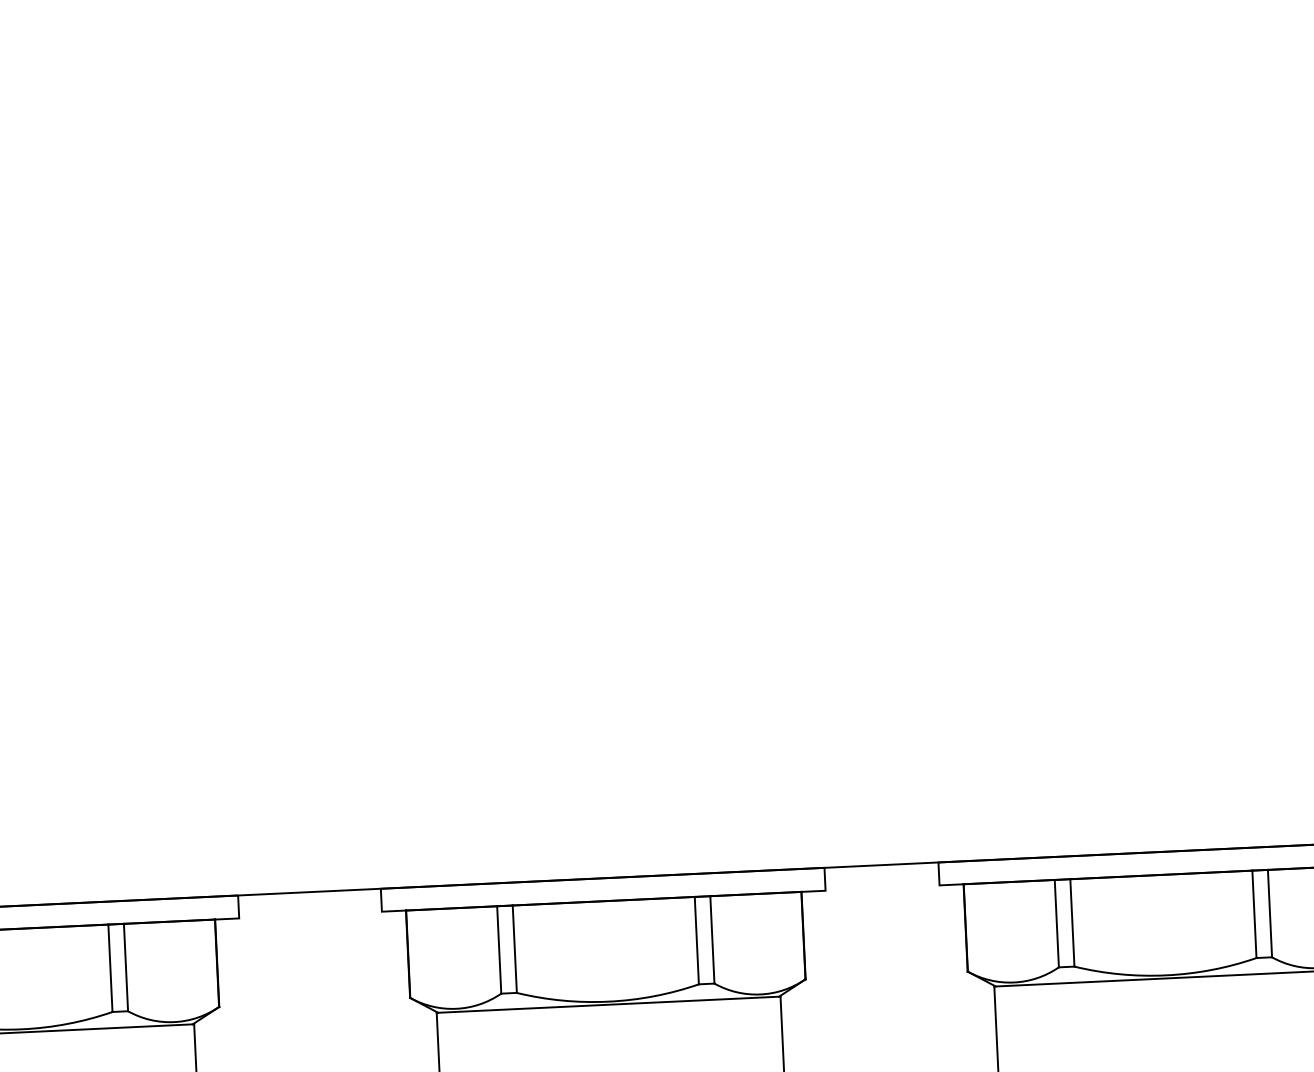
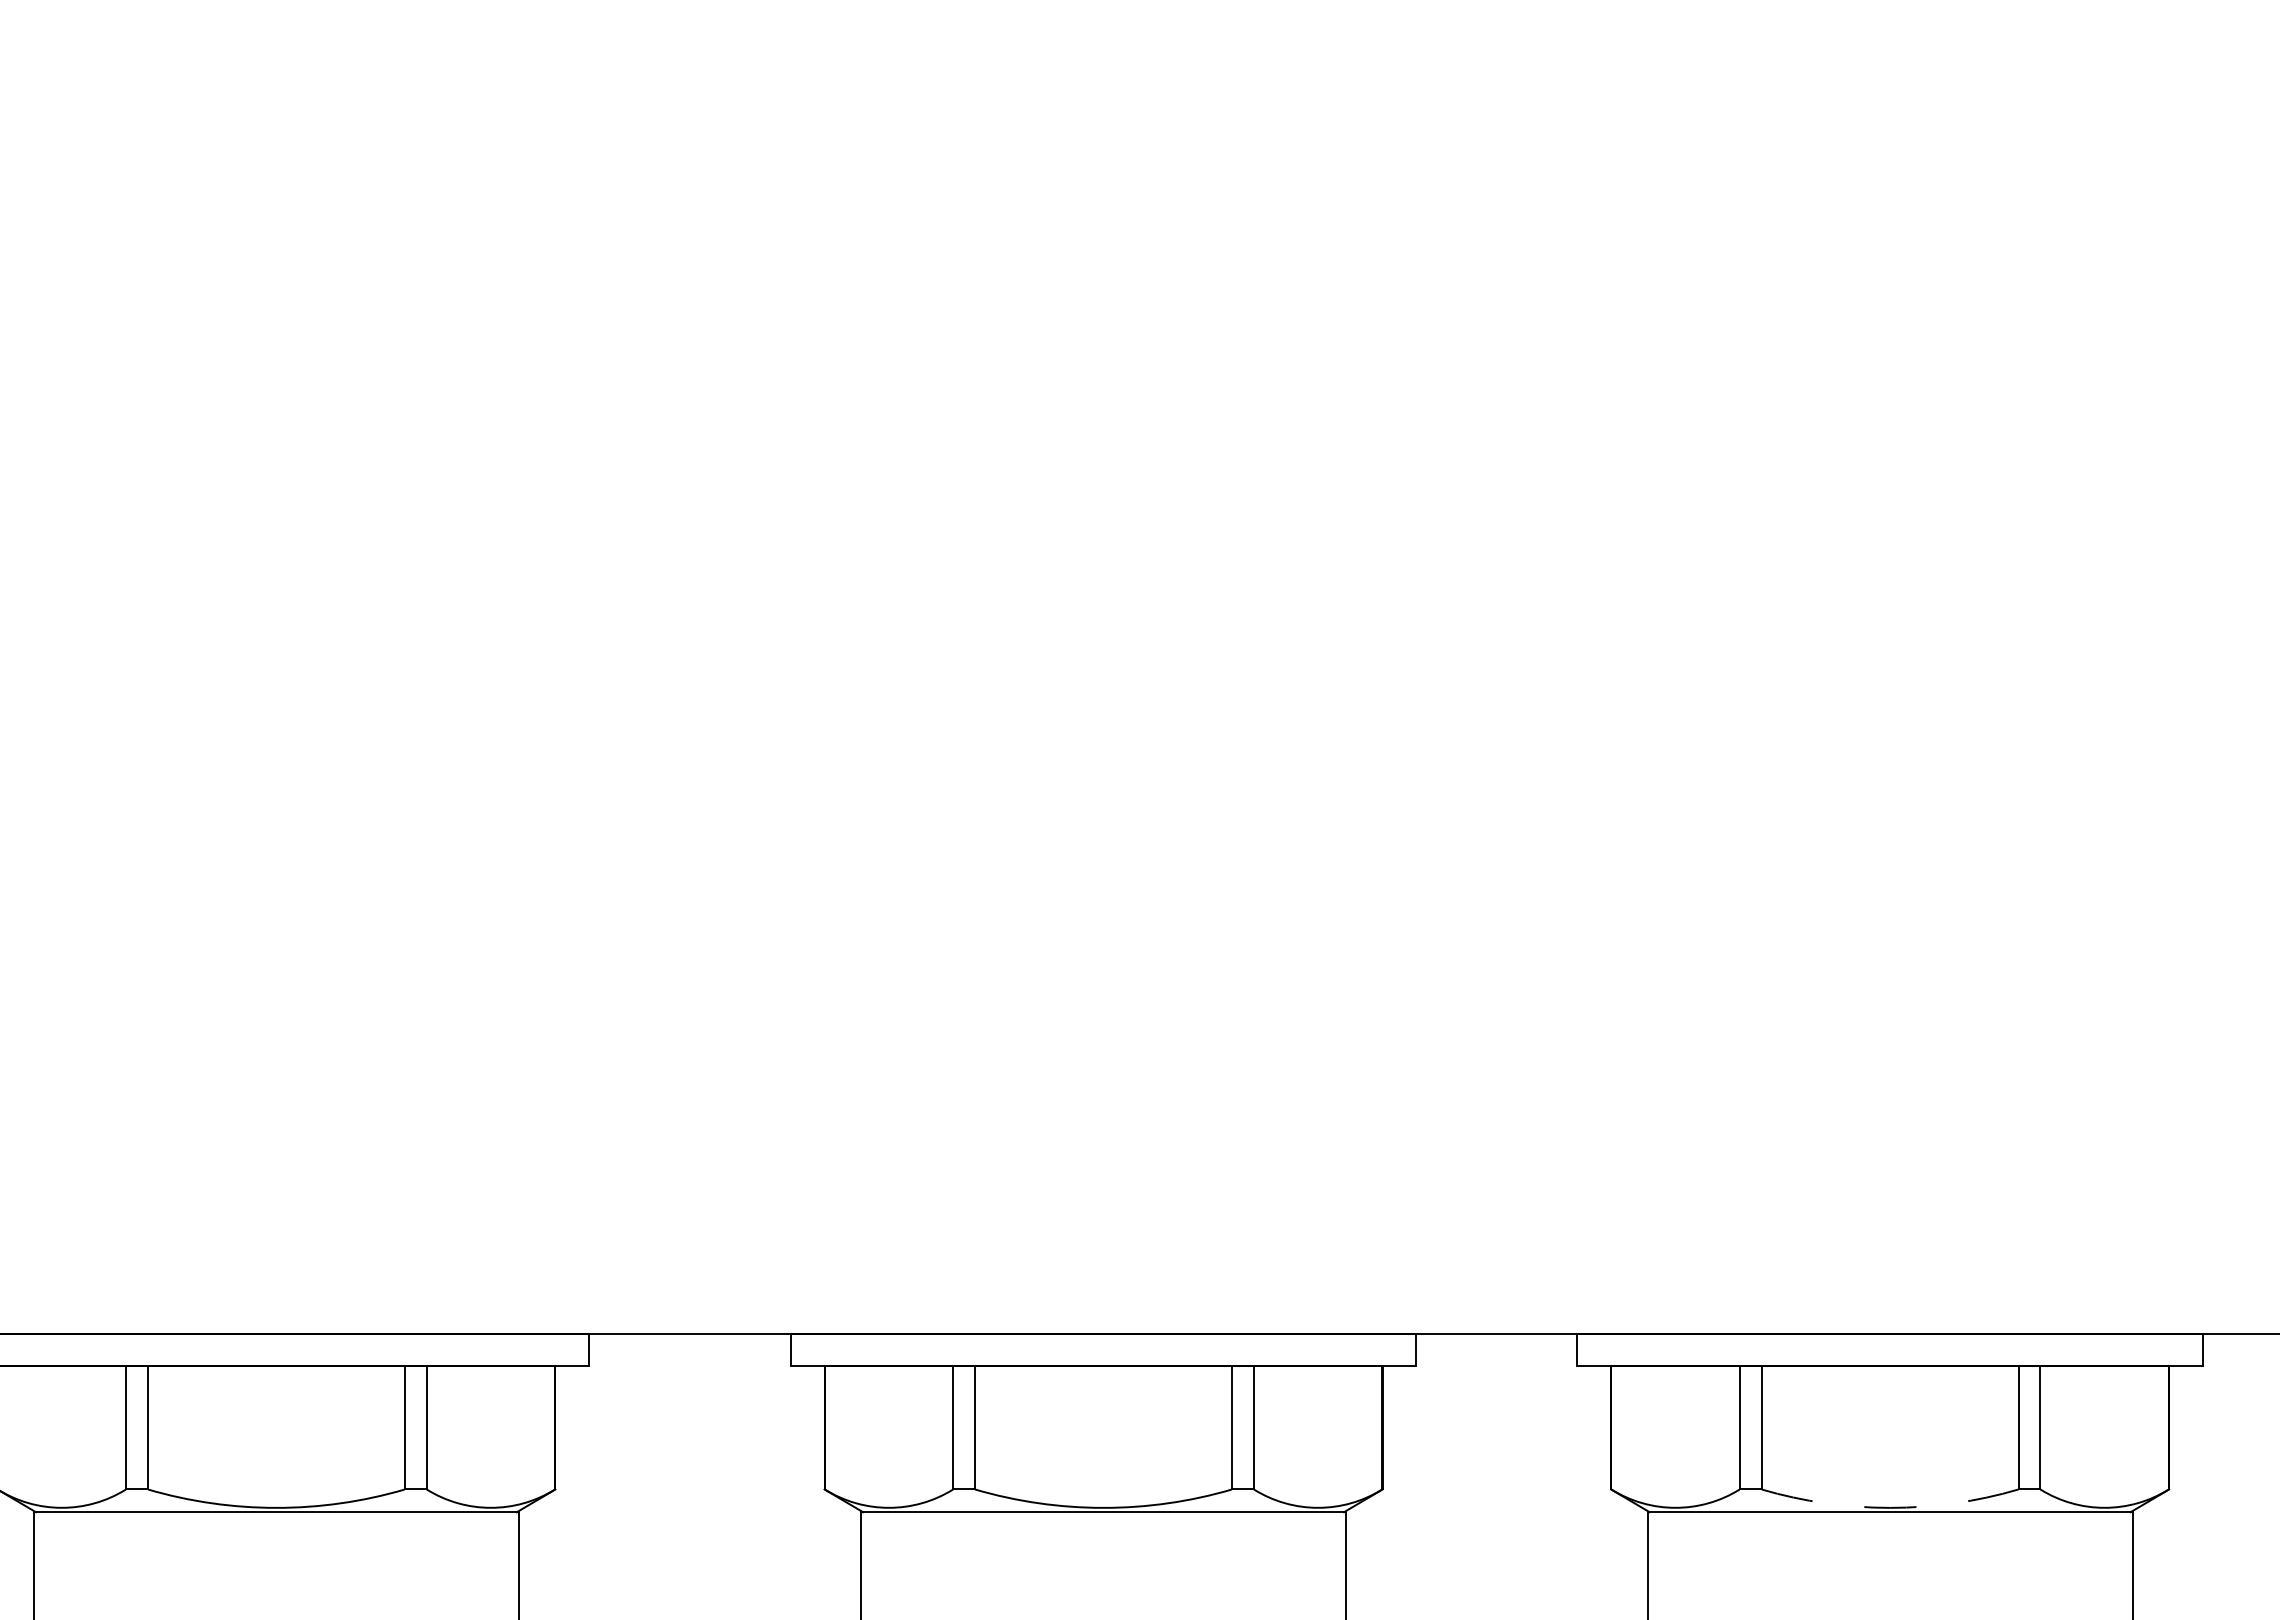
arc: (1166, 975) -> (1890, 1507), solid -> dashed

